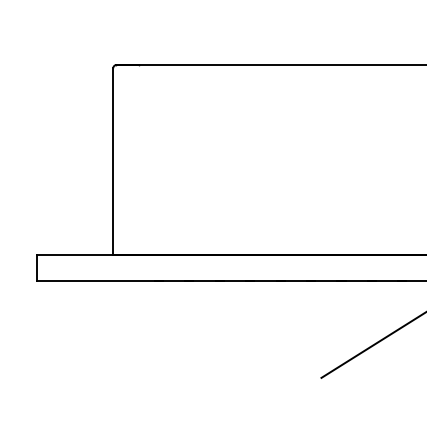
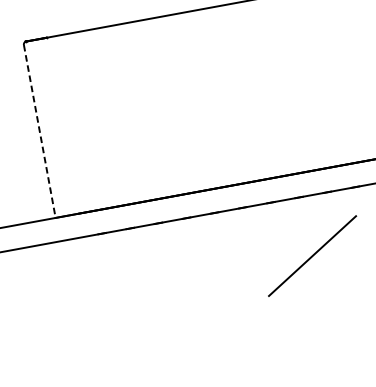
line: (113, 161) -> (39, 131), solid -> dashed

